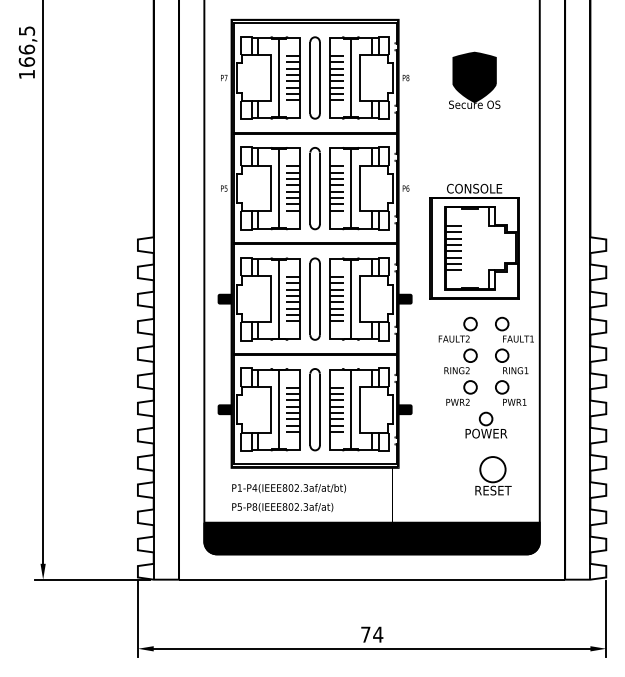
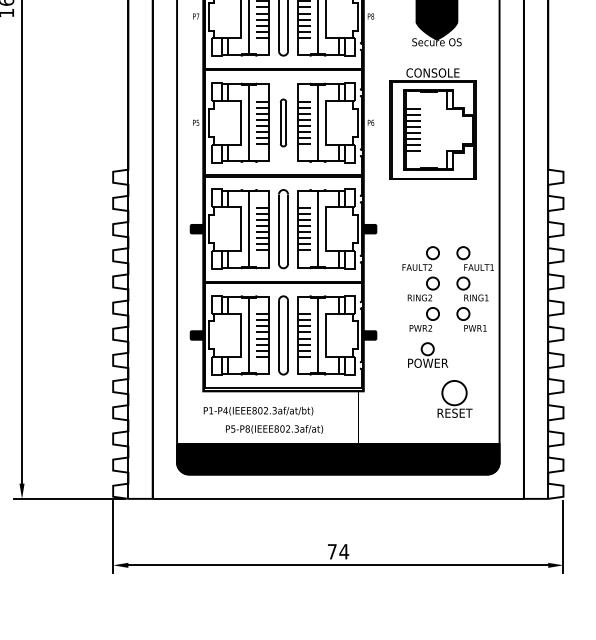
part: (314, 188) -> (282, 122), size x0.6
part: (474, 241) -> (432, 123), moved
part: (486, 424) -> (428, 354), moved
text: (282, 507) -> (274, 429), moved

